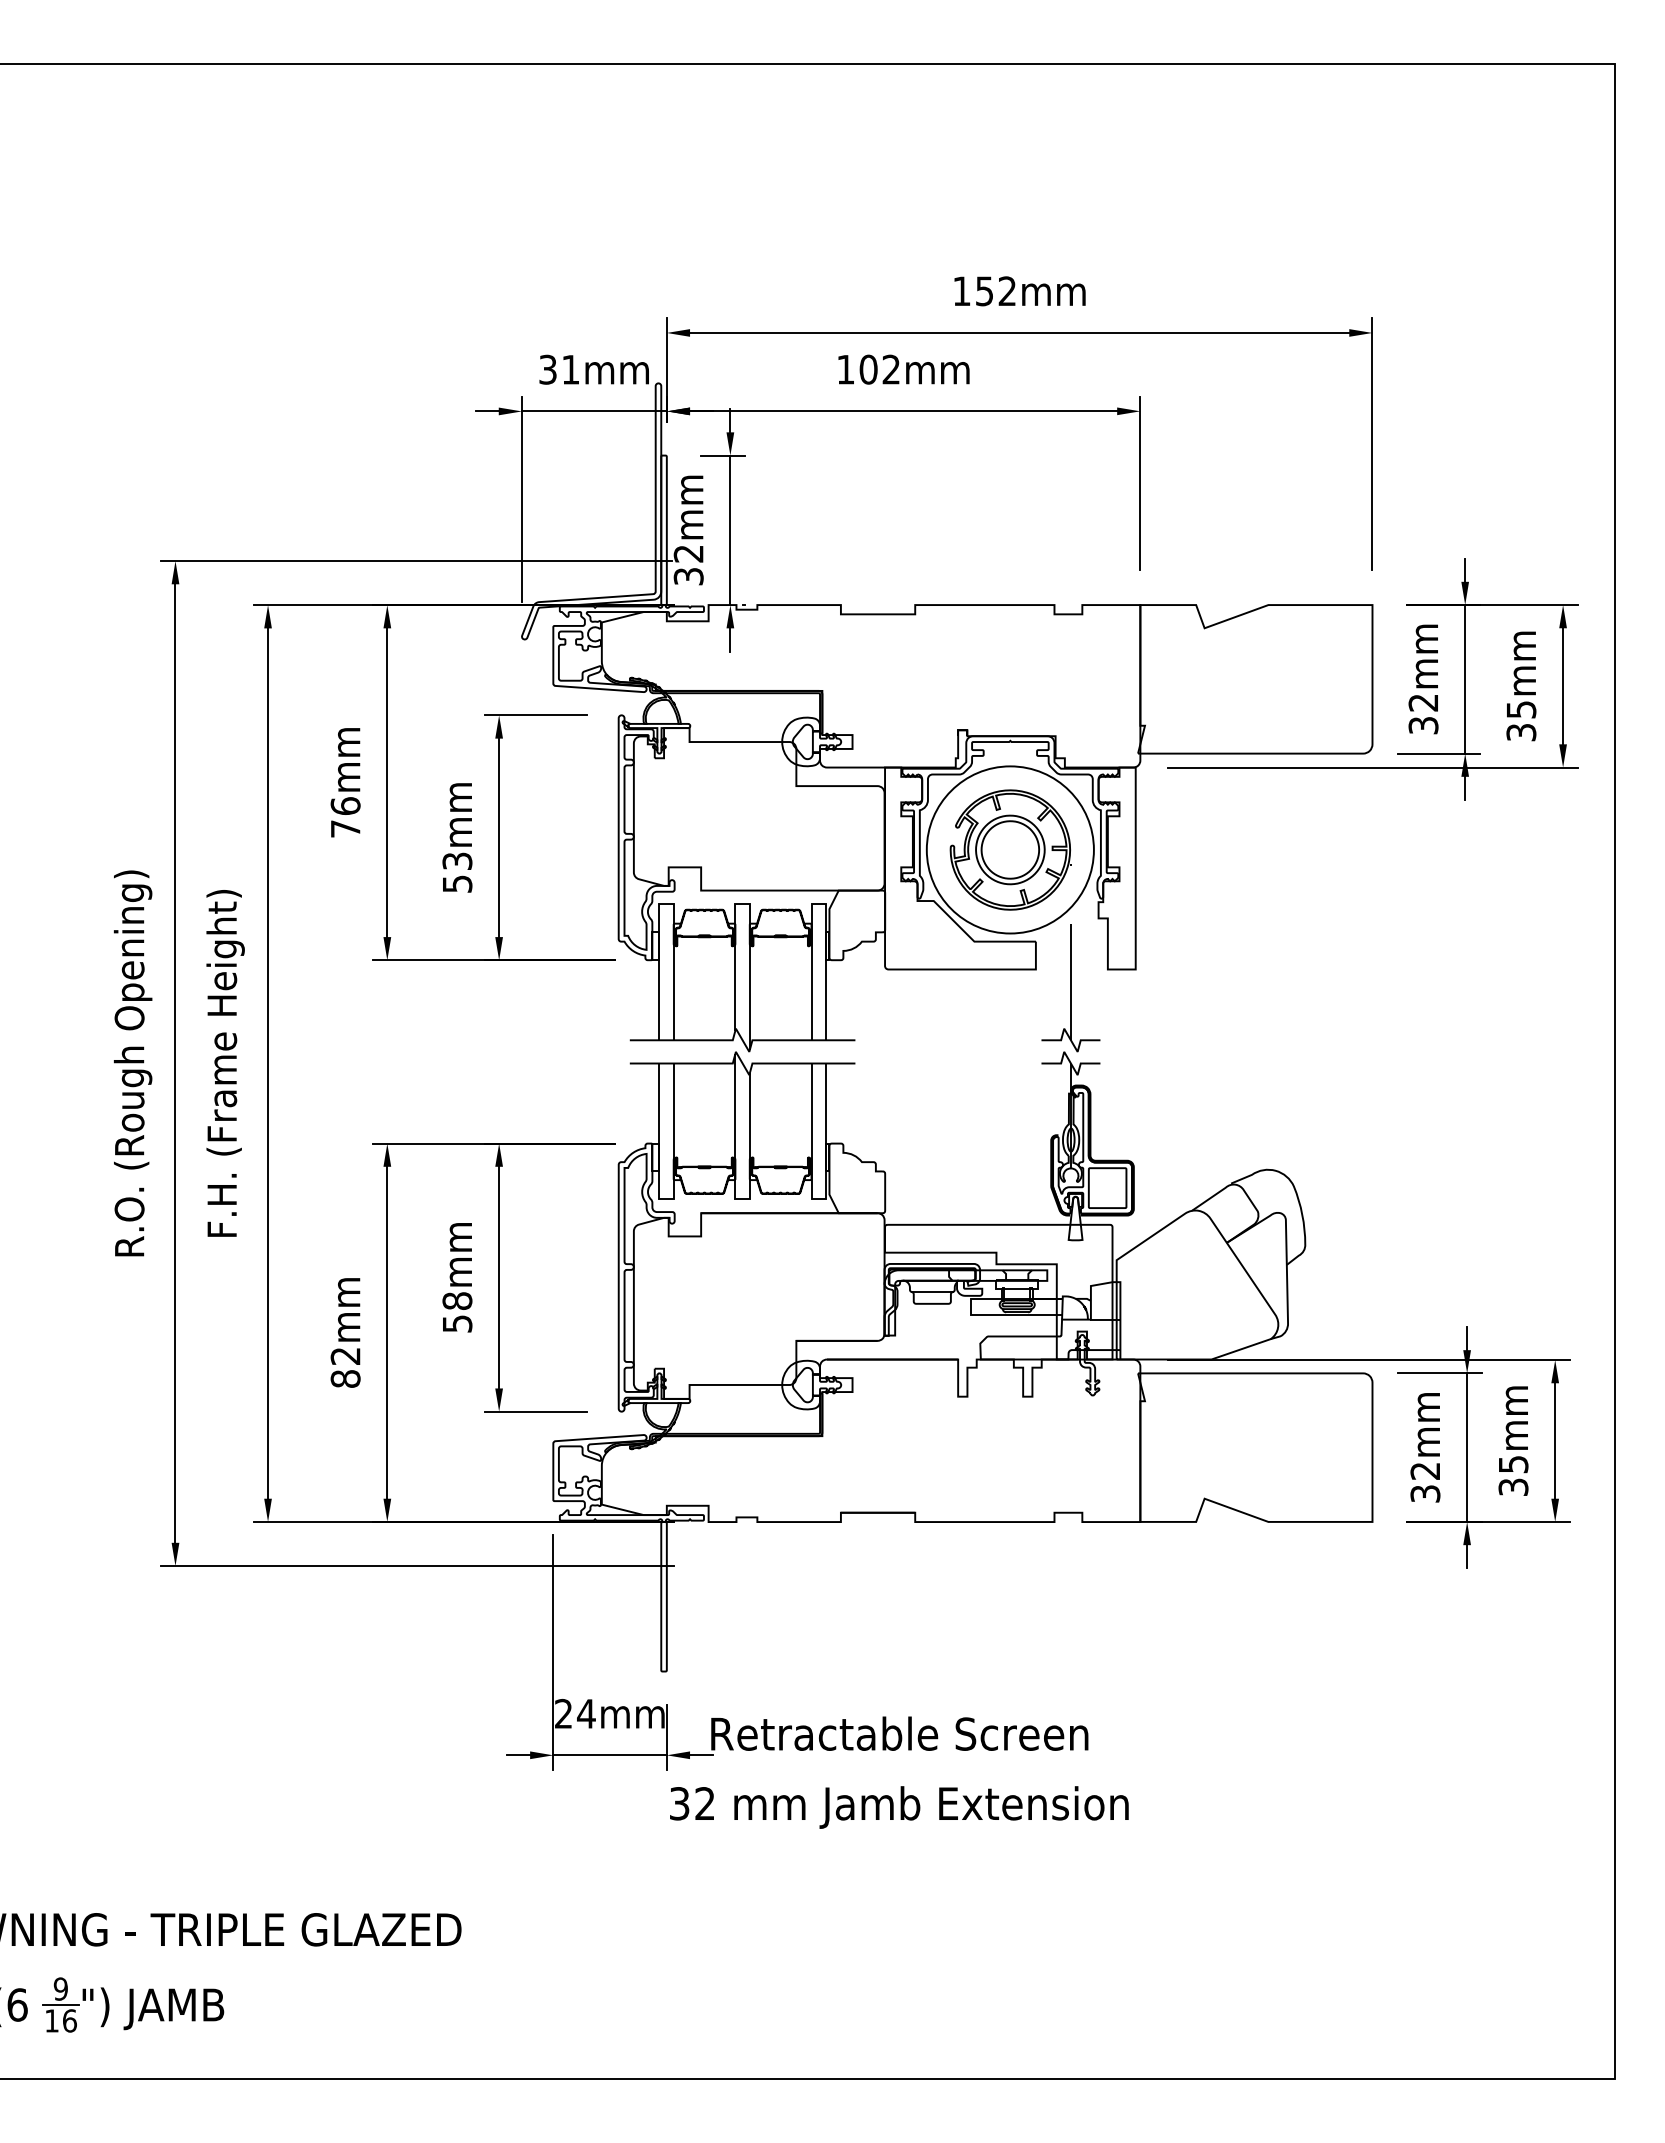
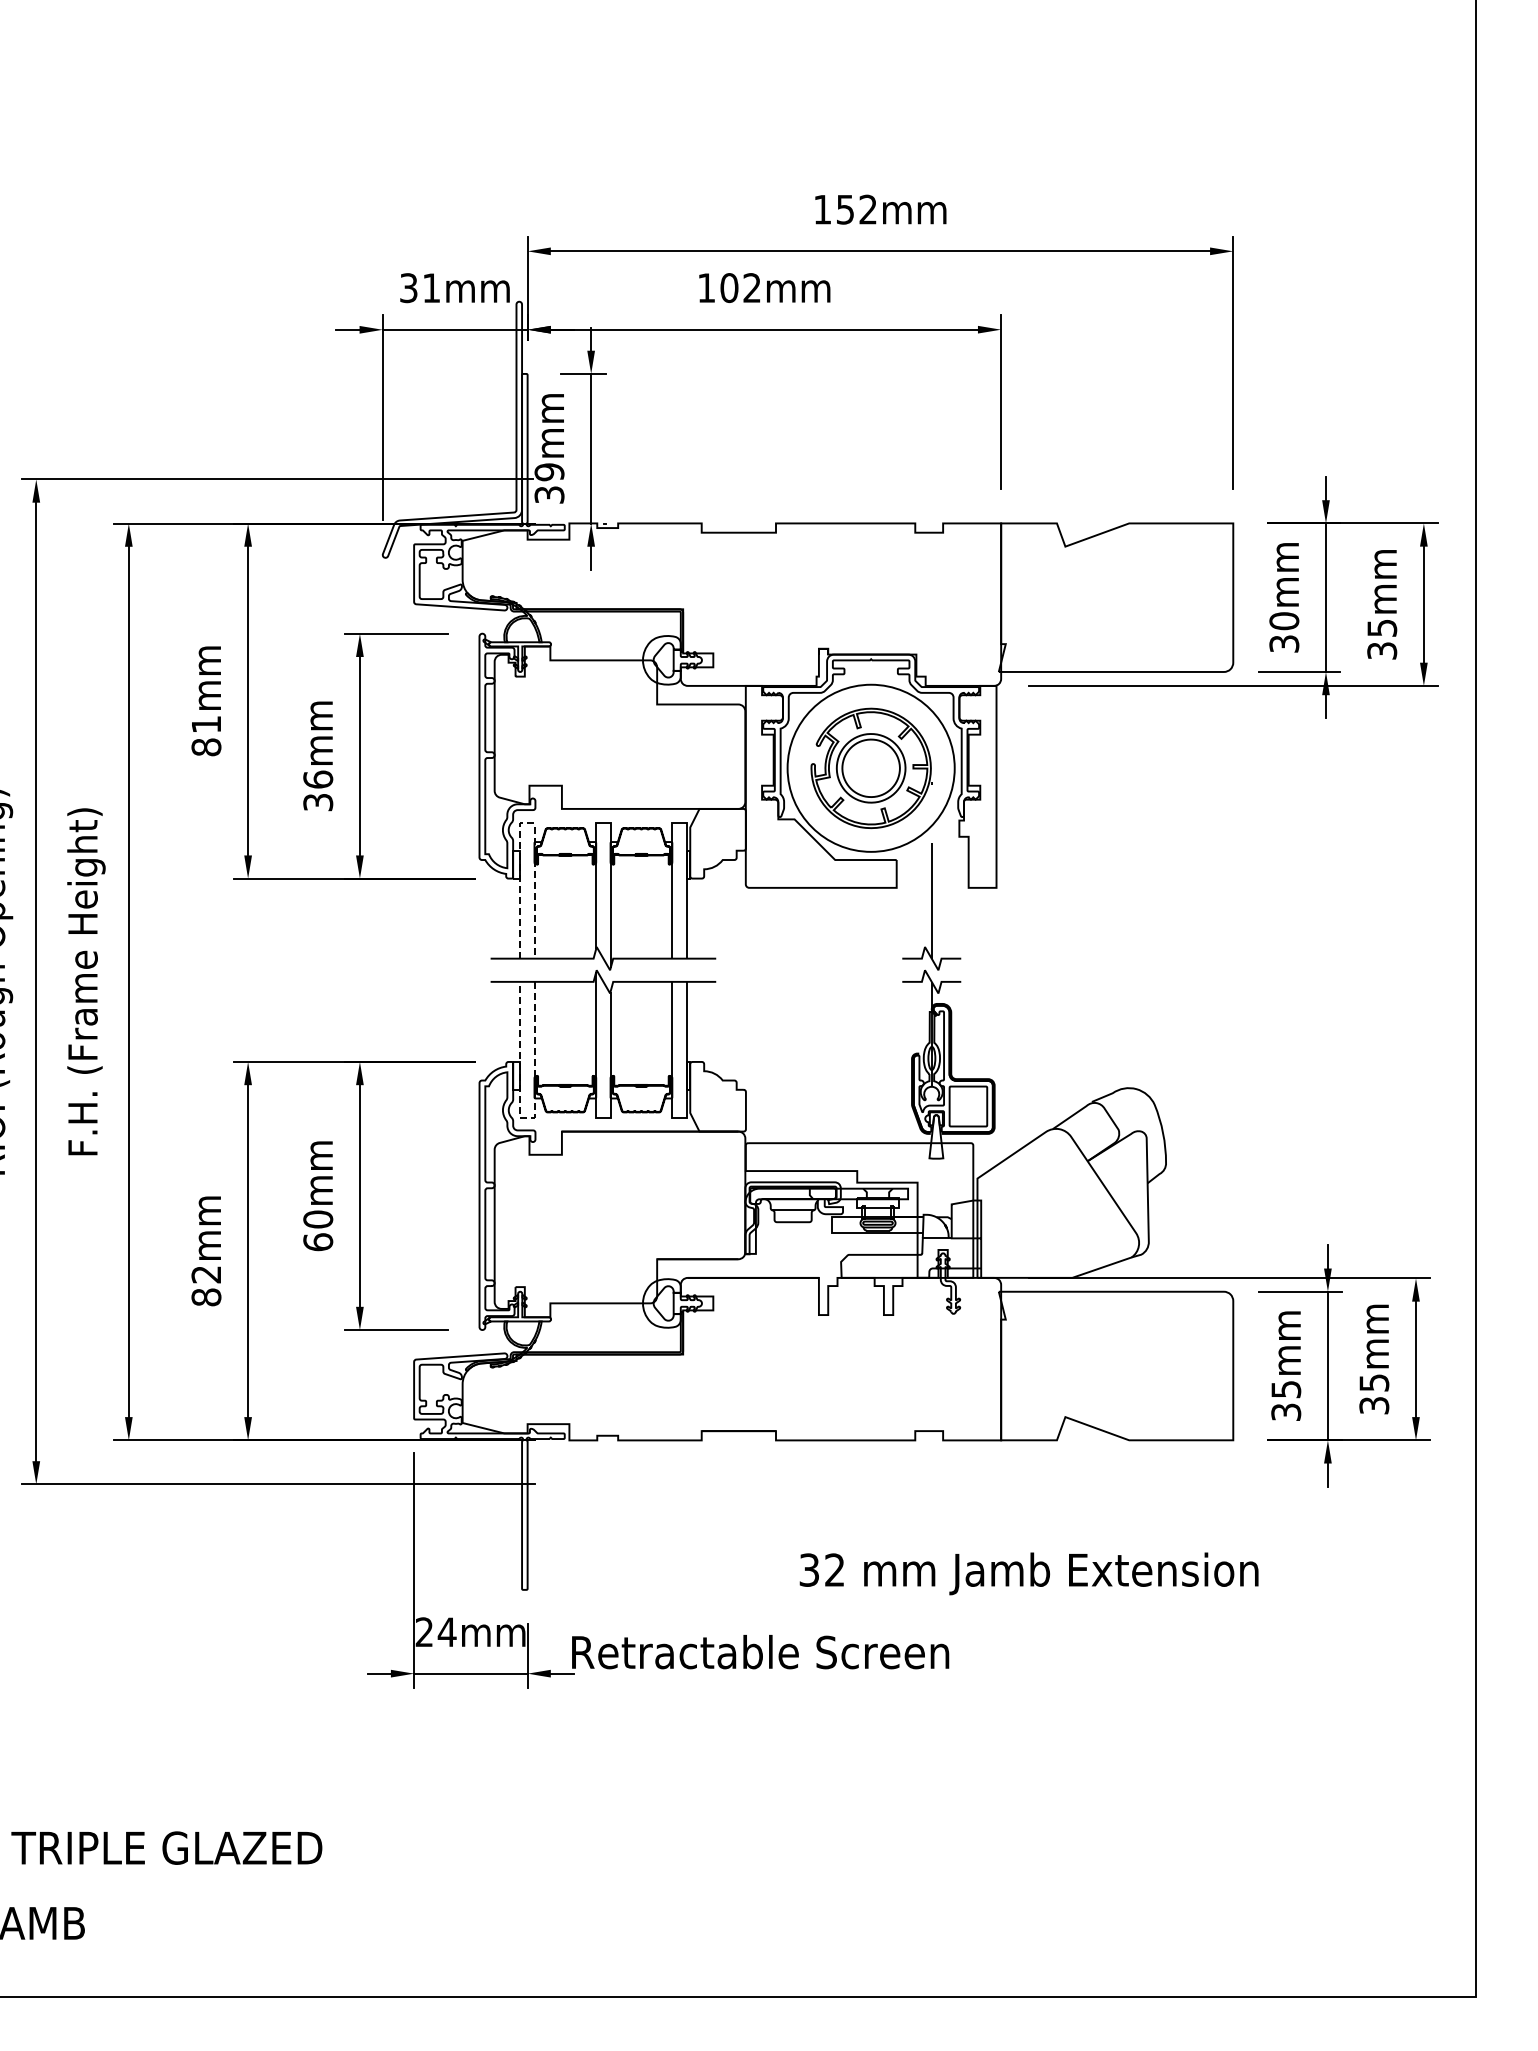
text: (688, 553) -> (549, 471), 32mm -> 39mm
text: (1423, 702) -> (1284, 620), 32mm -> 30mm
text: (345, 817) -> (206, 735), 76mm -> 81mm
text: (457, 872) -> (318, 790), 53mm -> 36mm
line: (666, 904) -> (527, 822), solid -> dashed
line: (666, 1199) -> (527, 1117), solid -> dashed
text: (457, 1312) -> (318, 1230), 58mm -> 60mm
text: (1425, 1470) -> (1286, 1388), 32mm -> 35mm
text: (899, 1807) -> (1029, 1573), moved

